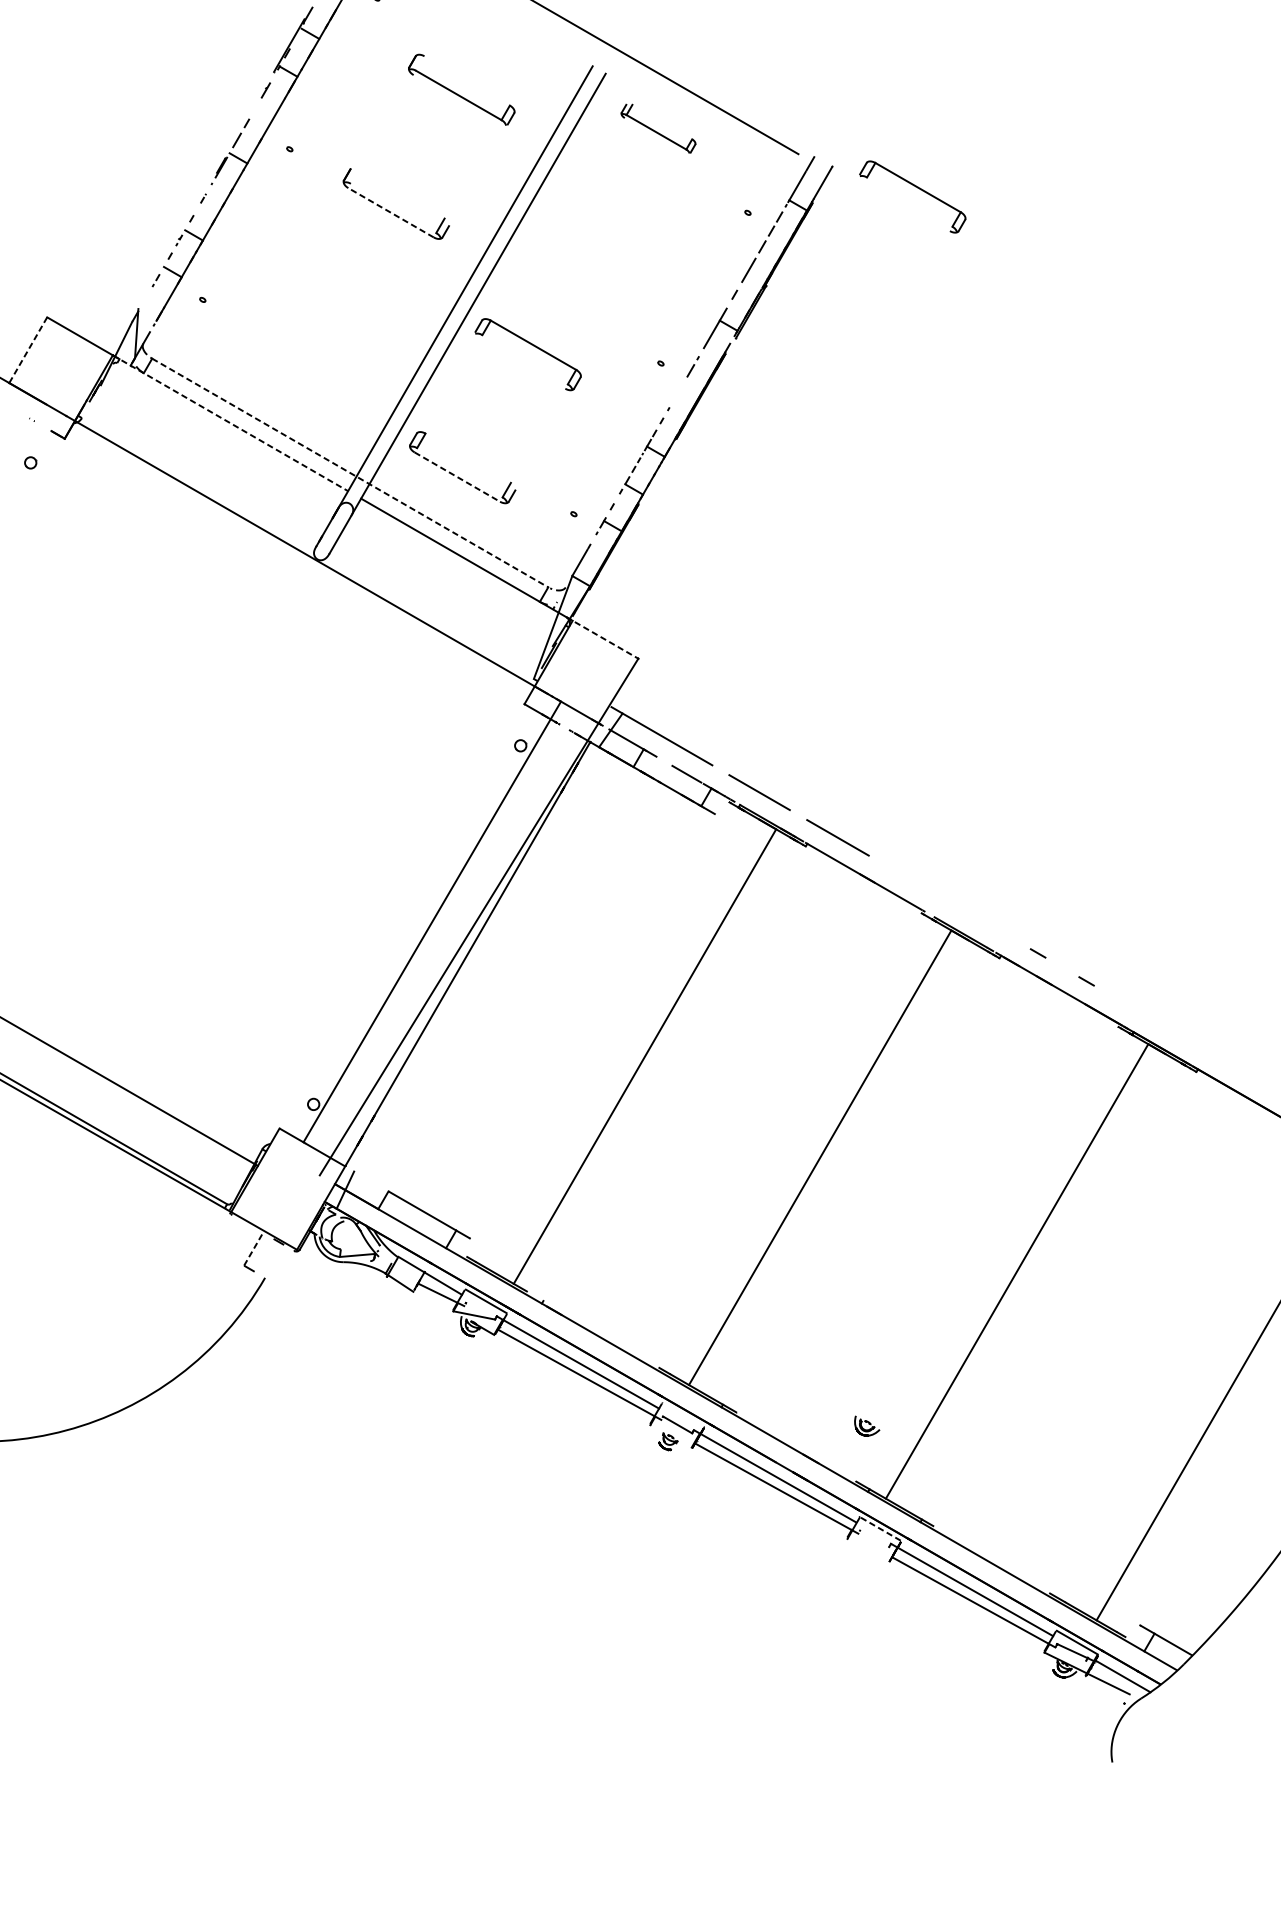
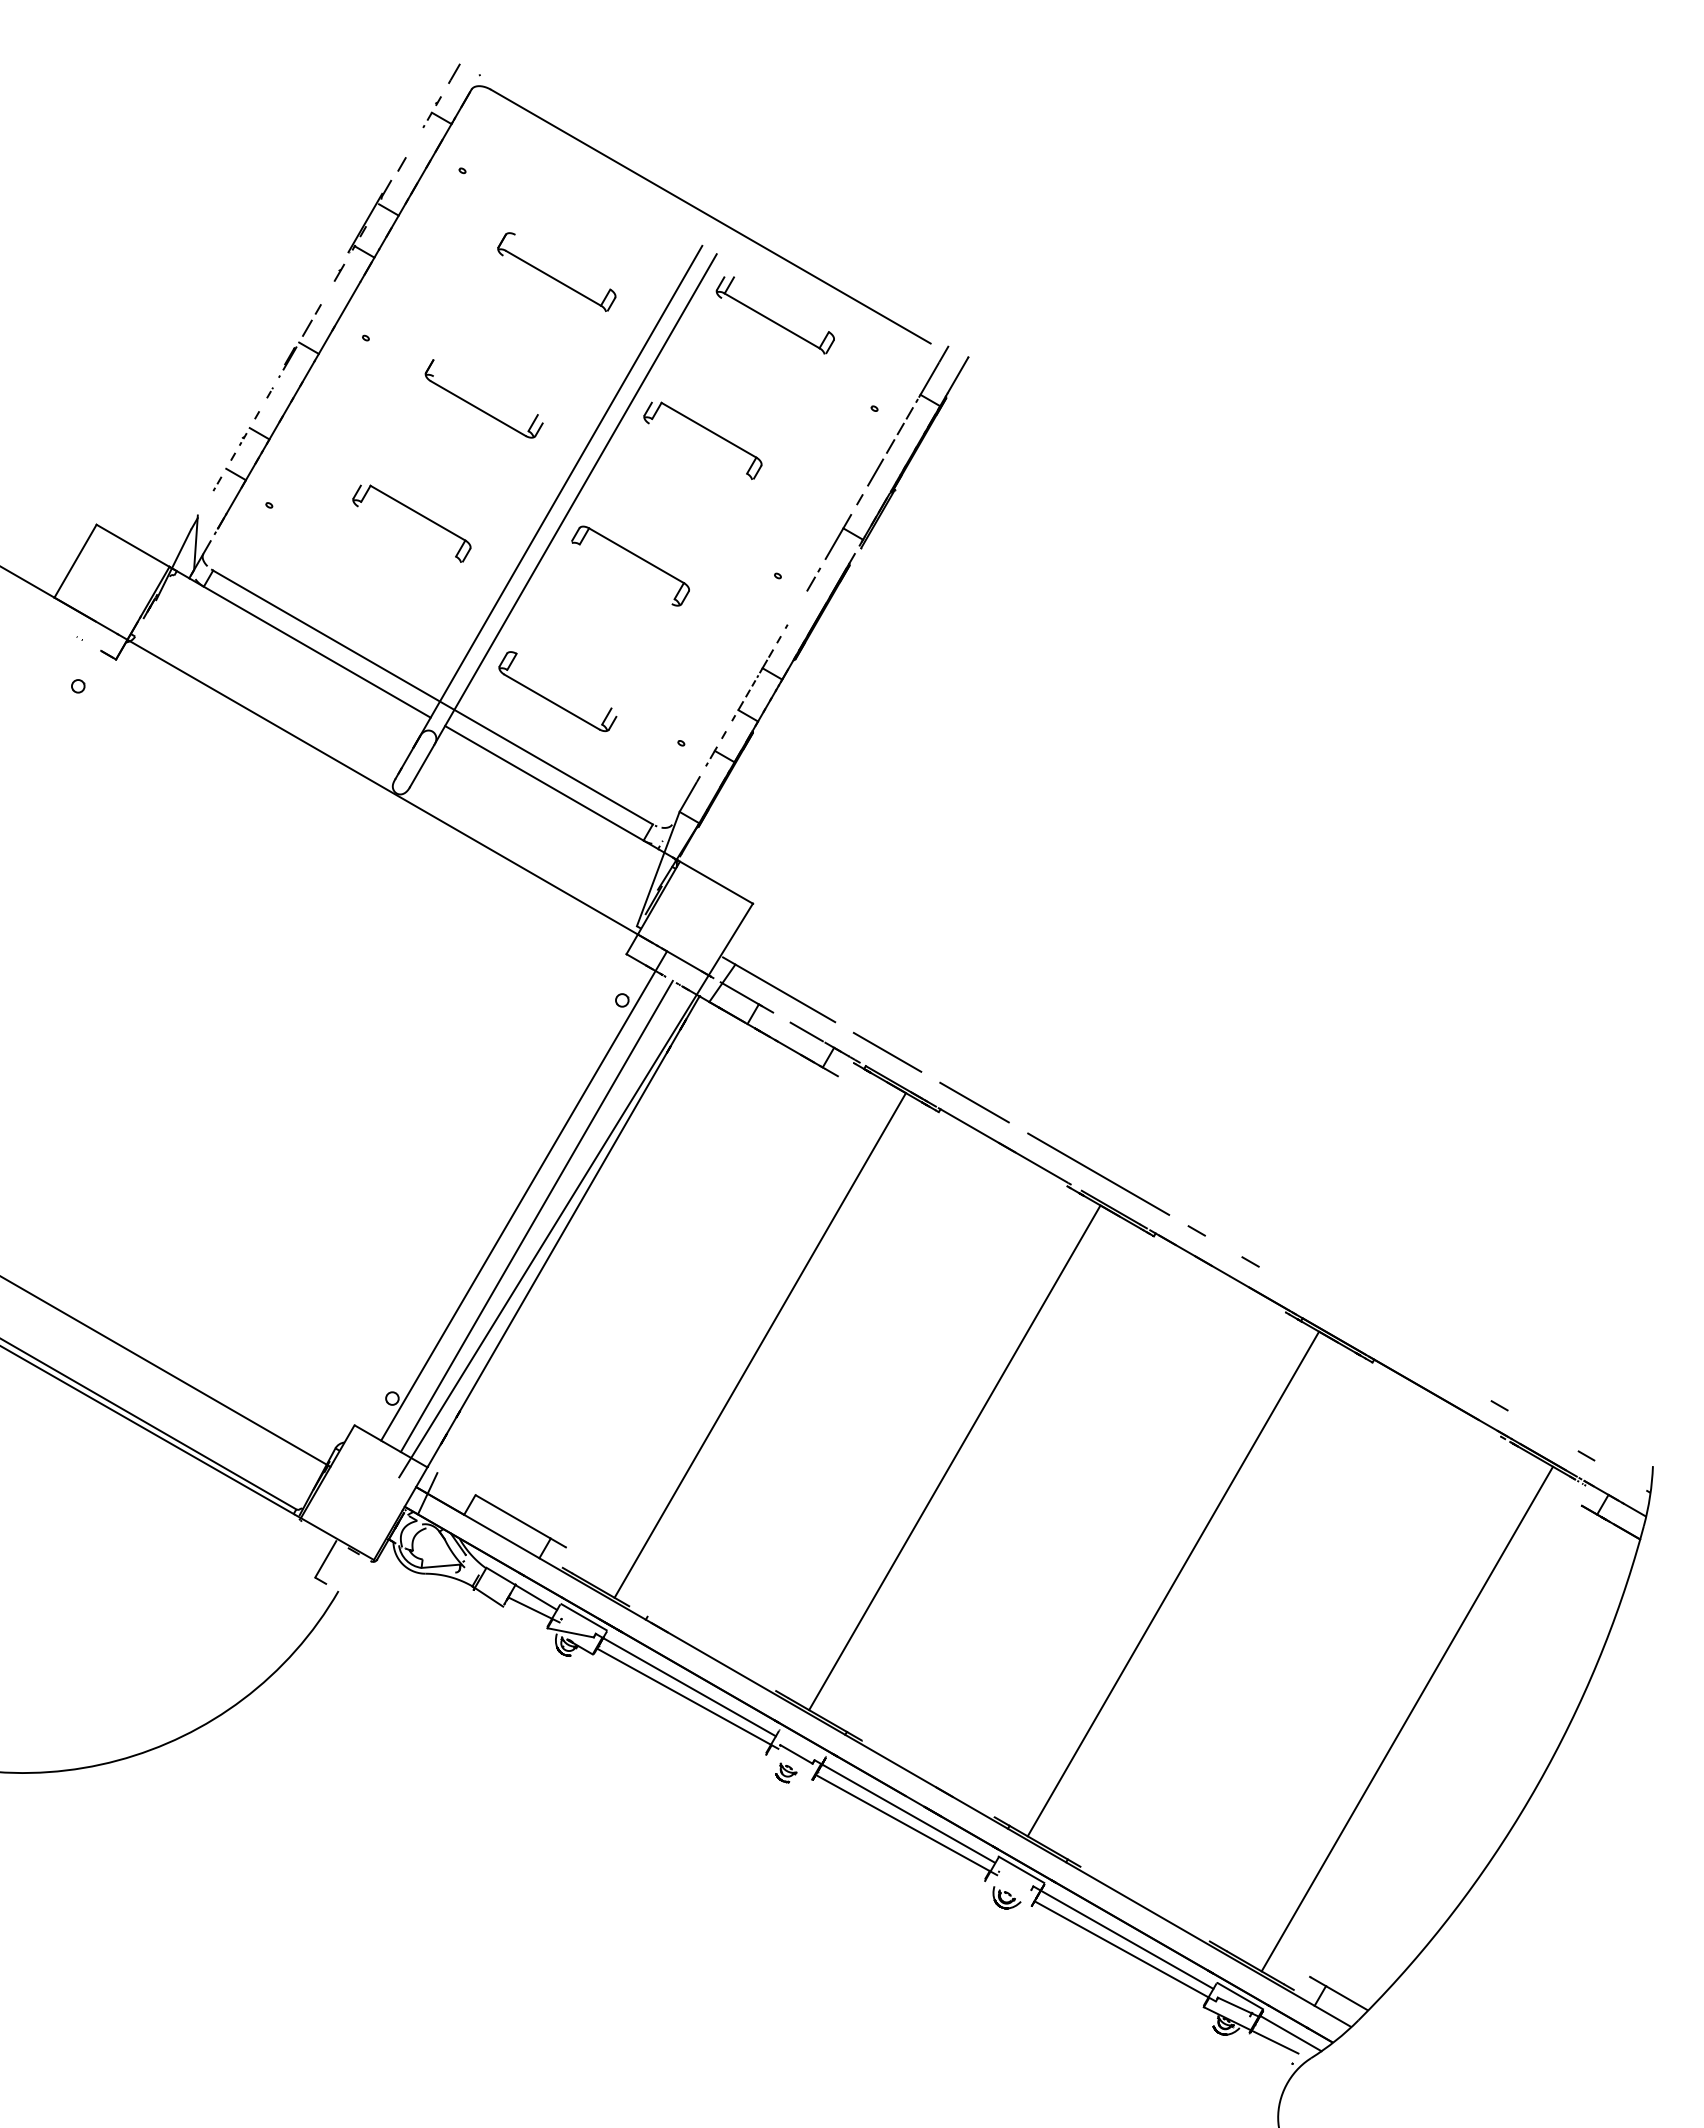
part: (657, 128) -> (774, 315), size x1.43
part: (917, 188) -> (1062, 381), removed
line: (391, 212) -> (478, 408), dashed -> solid
part: (597, 232) -> (707, 430), added
part: (335, 307) -> (416, 513), added
line: (28, 350) -> (75, 561), dashed -> solid
line: (230, 423) -> (300, 642), dashed -> solid
line: (350, 472) -> (433, 697), dashed -> solid
line: (456, 477) -> (551, 702), dashed -> solid
line: (602, 637) -> (713, 880), dashed -> solid
line: (949, 901) -> (1098, 1173), added
line: (443, 940) -> (536, 1216), added
line: (254, 1248) -> (326, 1558), dashed -> solid
part: (866, 1425) -> (1006, 1897), moved
line: (880, 1528) -> (1021, 1869), dashed -> solid

